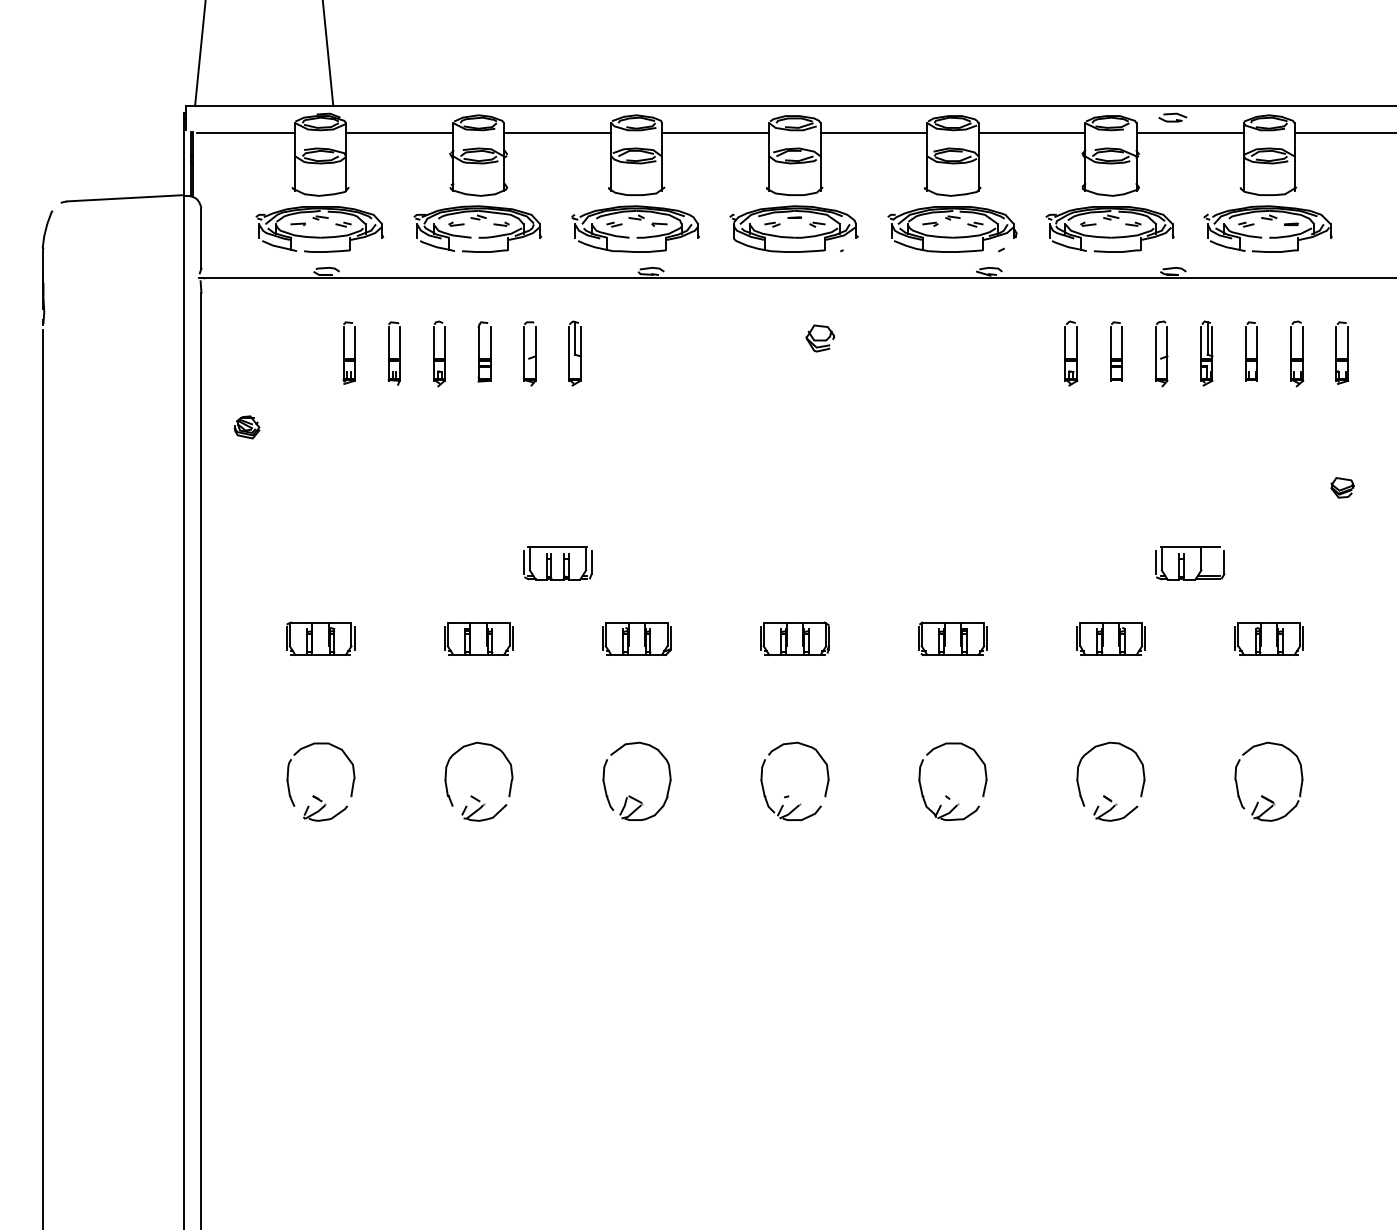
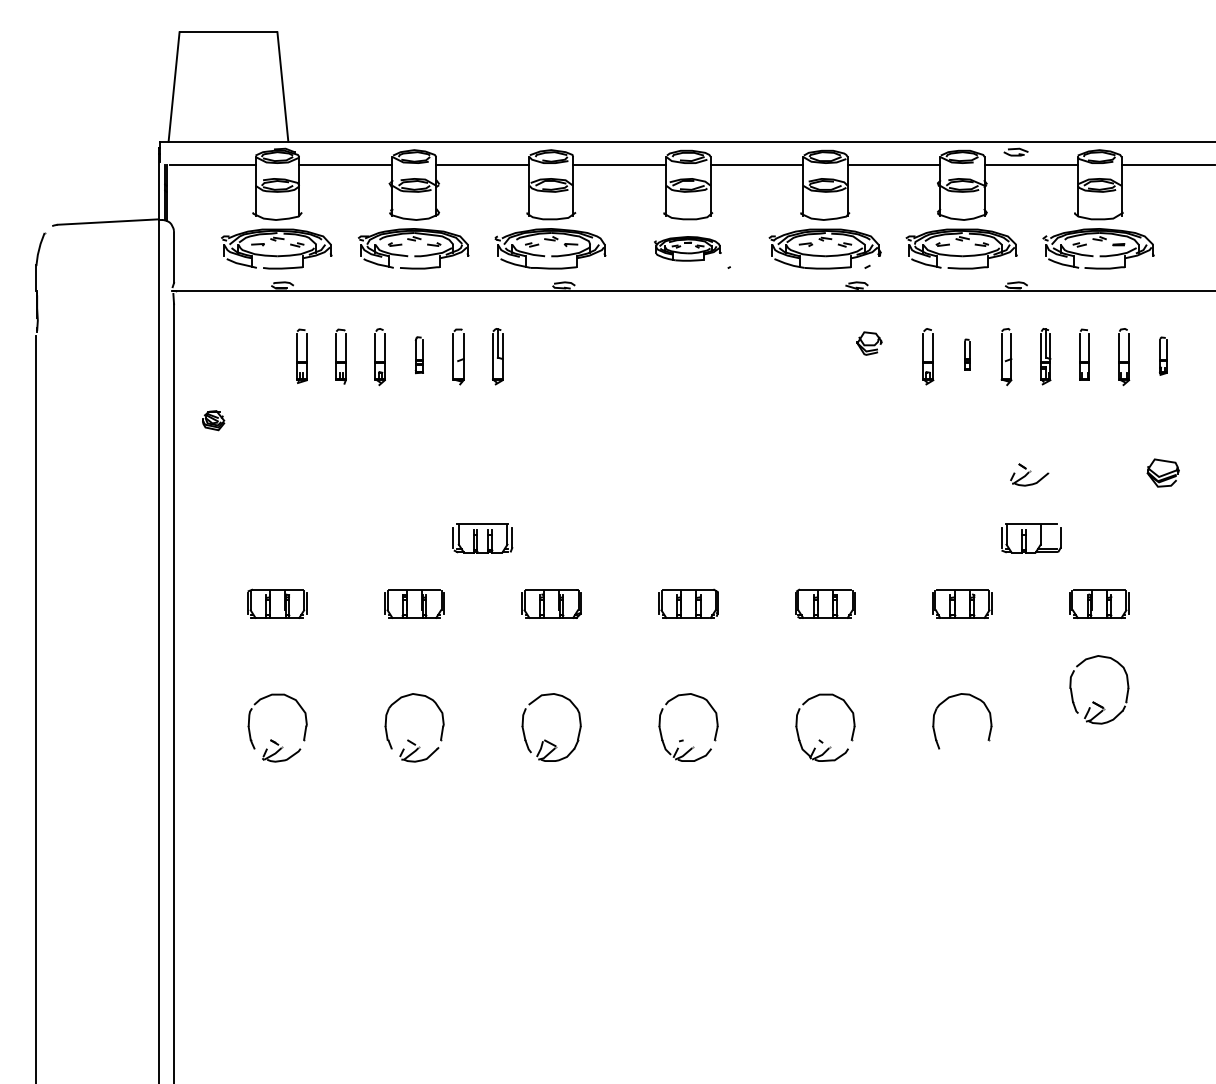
part: (793, 228) -> (687, 248), size x0.6
part: (820, 338) -> (869, 343), moved
part: (484, 351) -> (419, 354), size x0.7
part: (1116, 351) -> (967, 354), size x0.6
part: (1342, 352) -> (1163, 355), size x0.7
part: (1341, 487) -> (1162, 472), size x1.6
part: (1263, 795) -> (1094, 701), moved
part: (1115, 807) -> (1029, 474), moved

